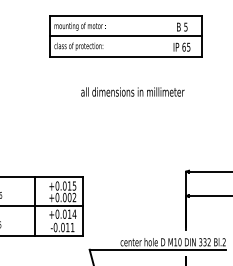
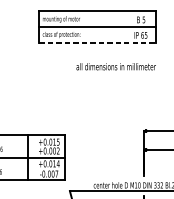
line: (126, 56) -> (98, 42), solid -> dashed
text: (132, 91) -> (115, 66), moved
text: (70, 227) -> (55, 174), -0.011 -> -0.007

